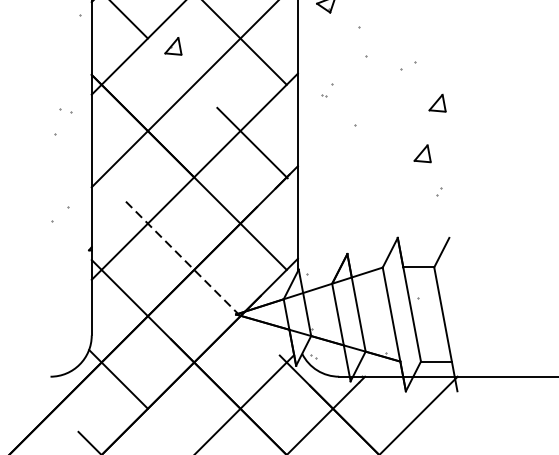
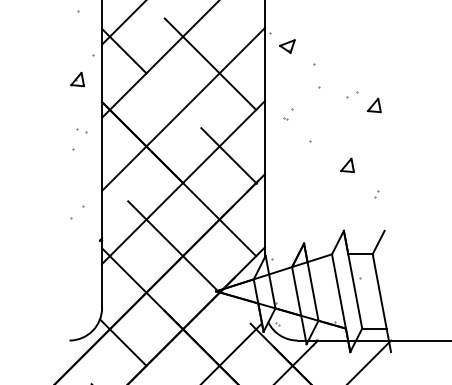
part: (173, 46) -> (77, 79), moved
part: (437, 103) -> (374, 105), moved
part: (422, 152) -> (347, 164), moved
line: (182, 258) -> (173, 247), dashed -> solid

